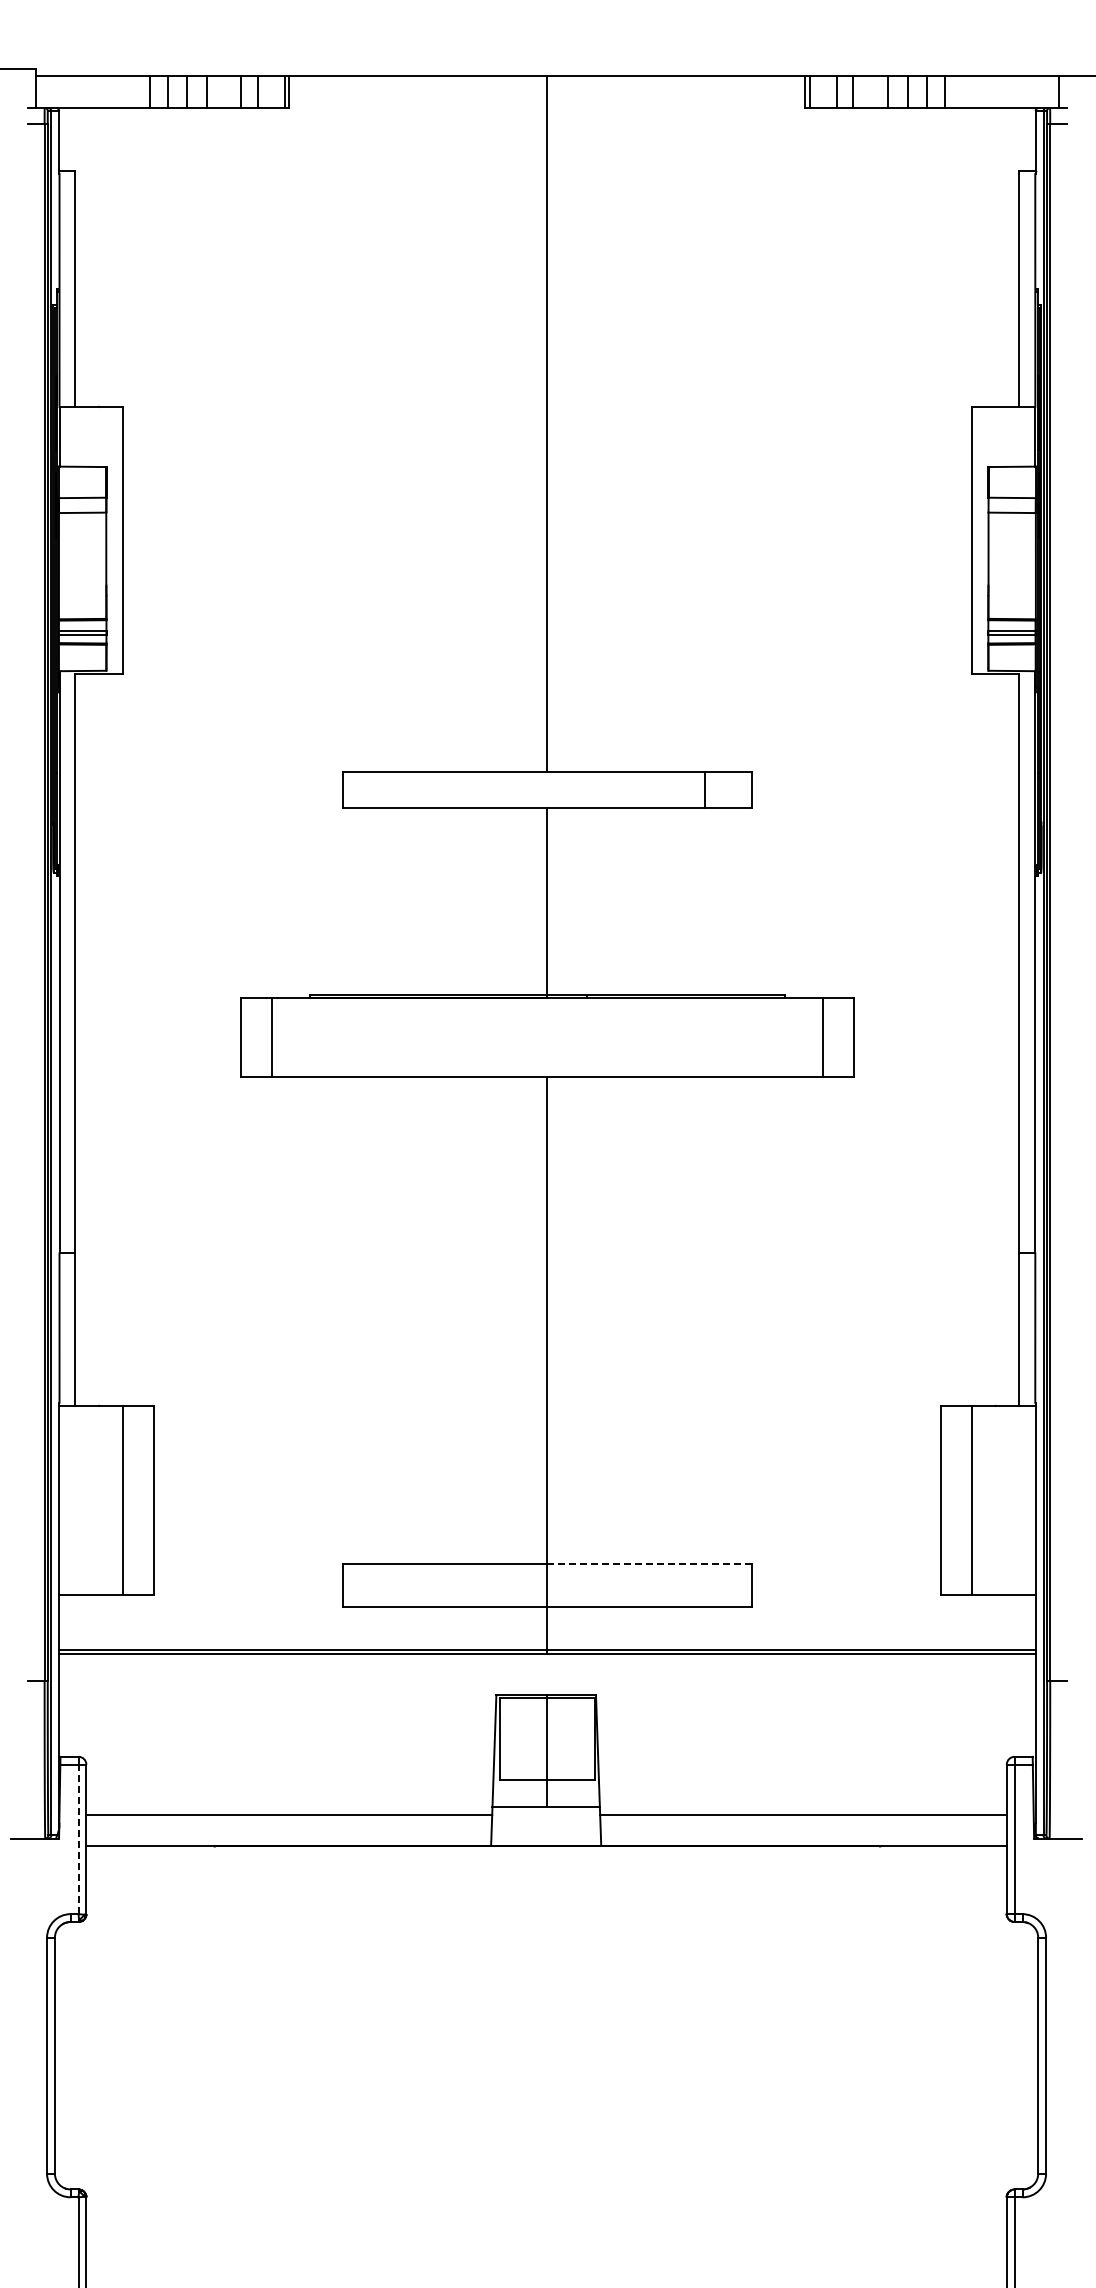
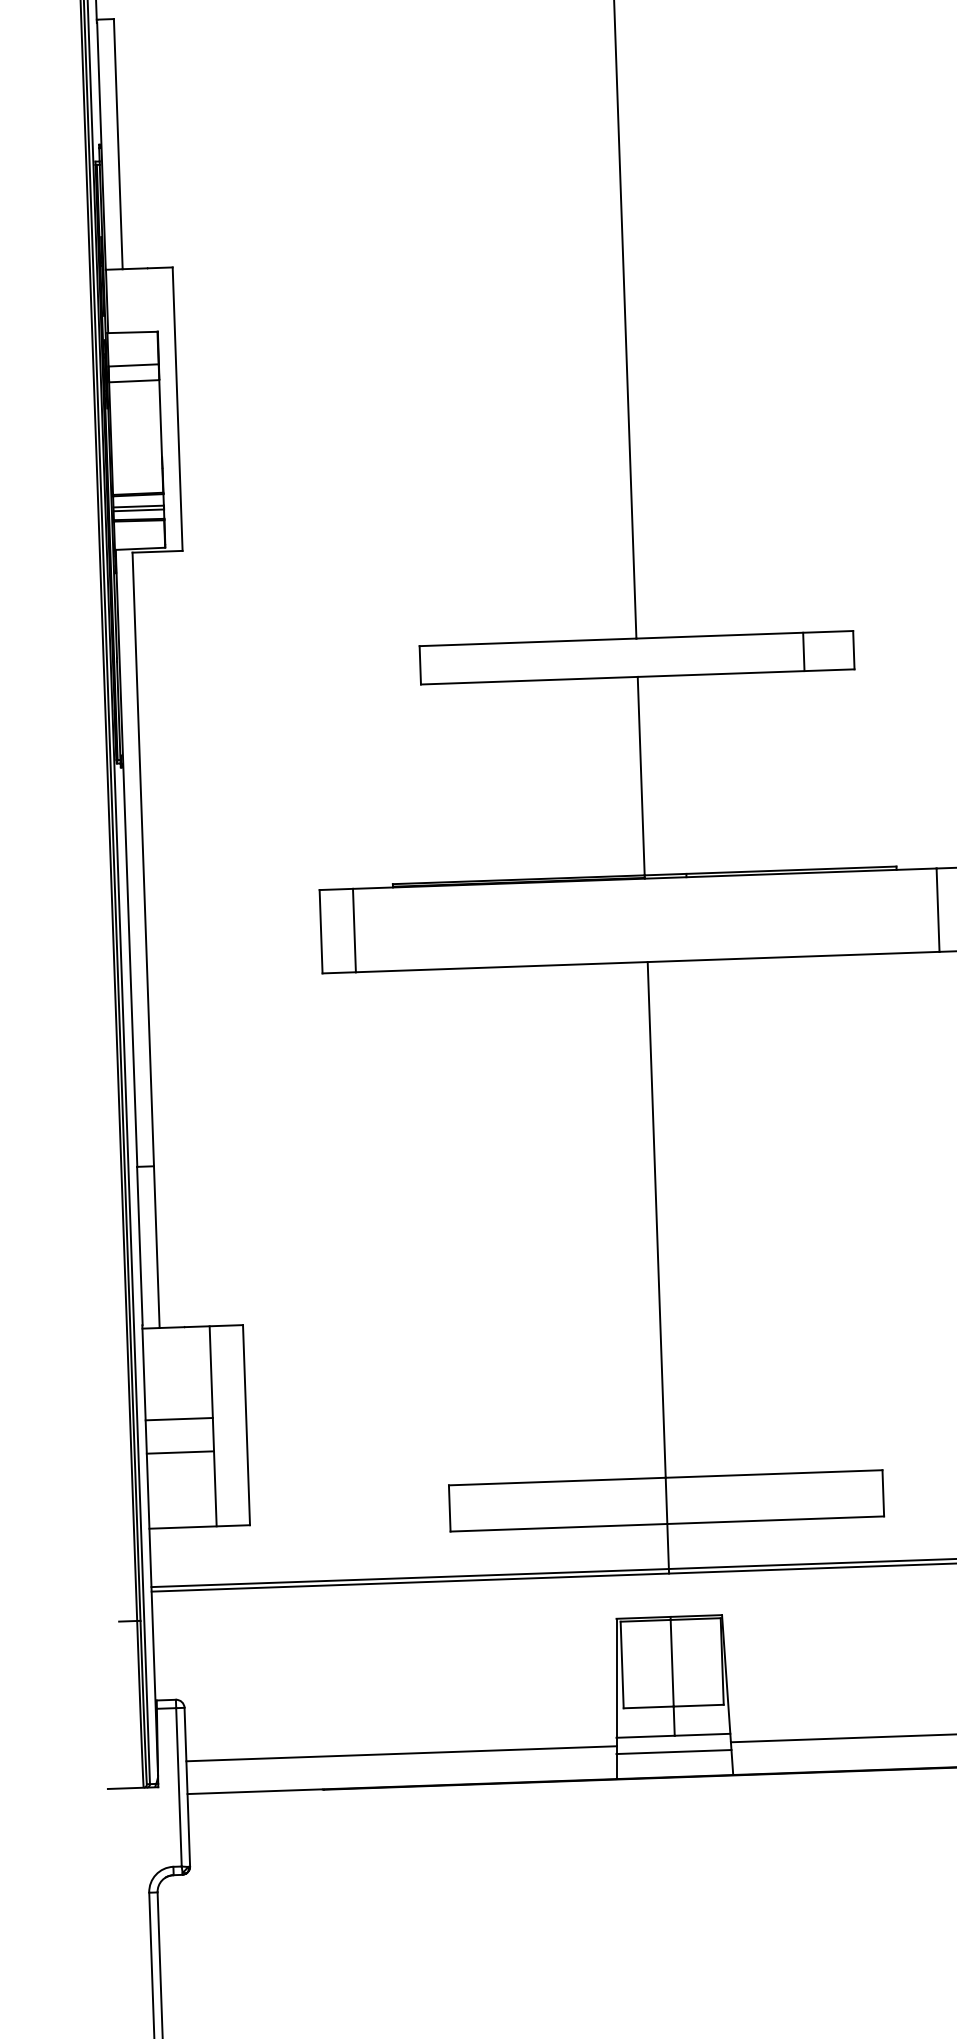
line: (90, 1492) -> (178, 1419), added
line: (90, 1523) -> (179, 1452), added
line: (649, 1563) -> (773, 1473), dashed -> solid
line: (545, 1822) -> (673, 1752), added
line: (78, 1839) -> (178, 1787), dashed -> solid

